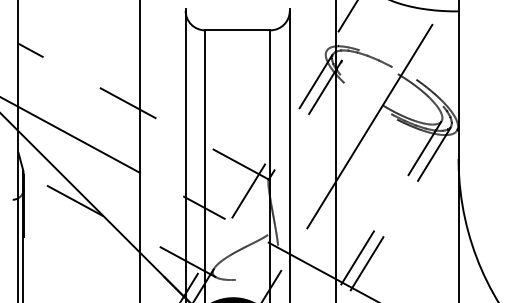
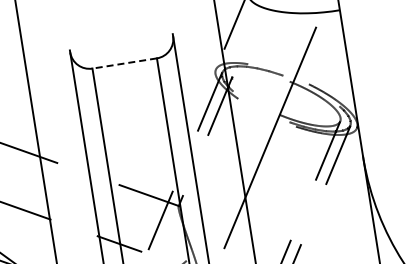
line: (237, 30) -> (124, 63), solid -> dashed

